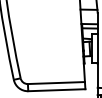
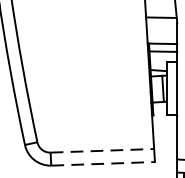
line: (56, 83) -> (102, 151), solid -> dashed
line: (56, 90) -> (102, 164), solid -> dashed

